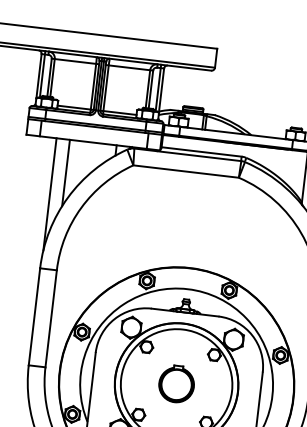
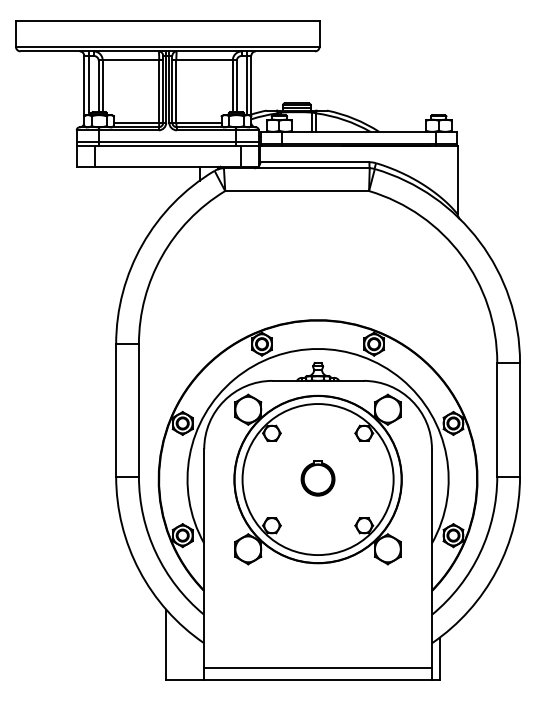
line: (65, 172) -> (135, 211), removed
line: (49, 193) -> (117, 242), removed
part: (176, 384) -> (317, 478), size x0.7

